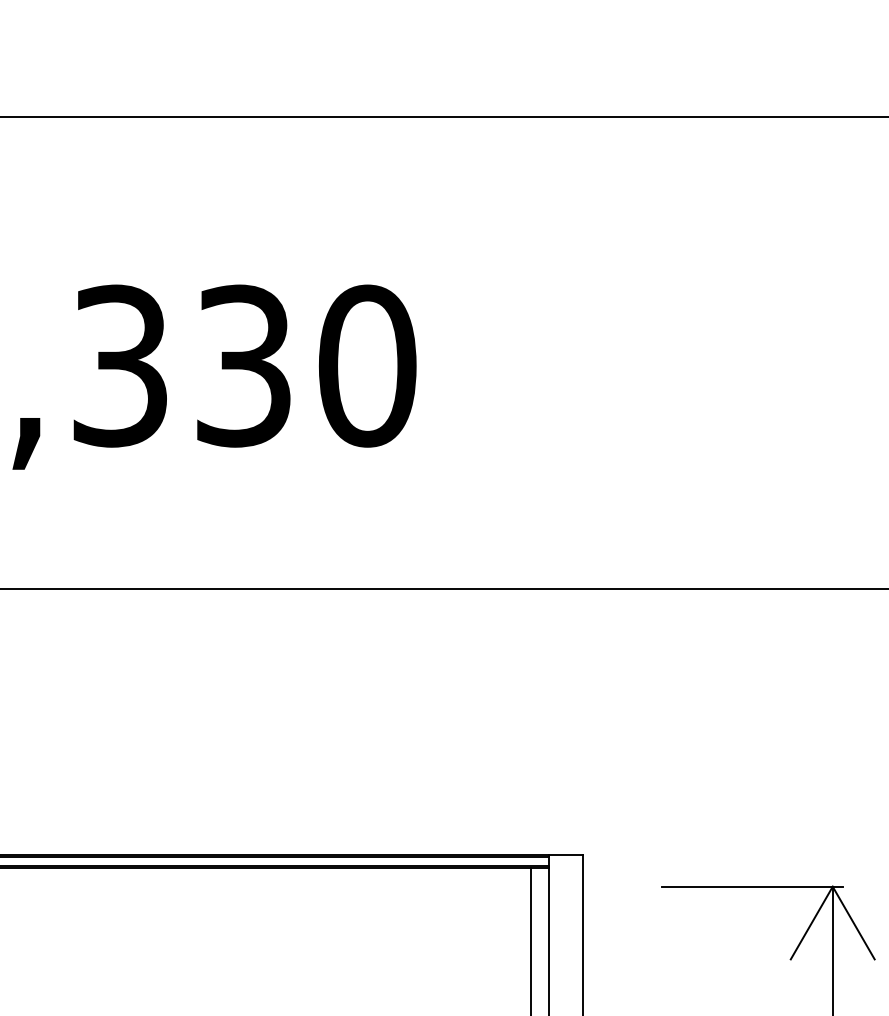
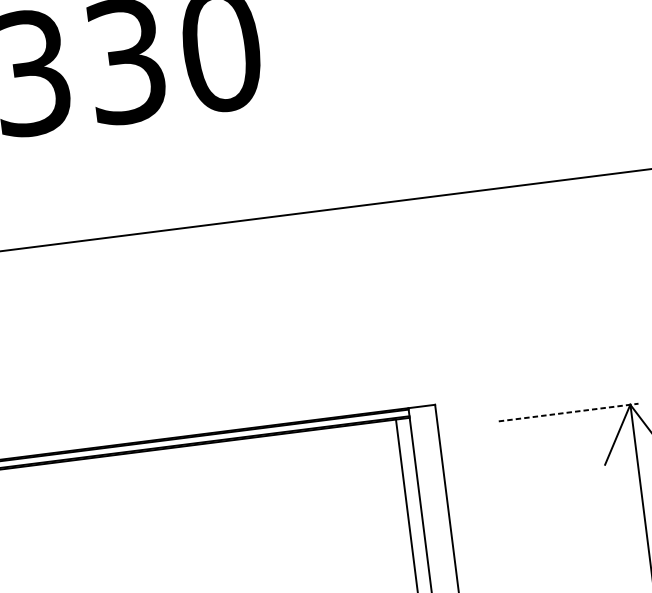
line: (752, 886) -> (568, 412), solid -> dashed

